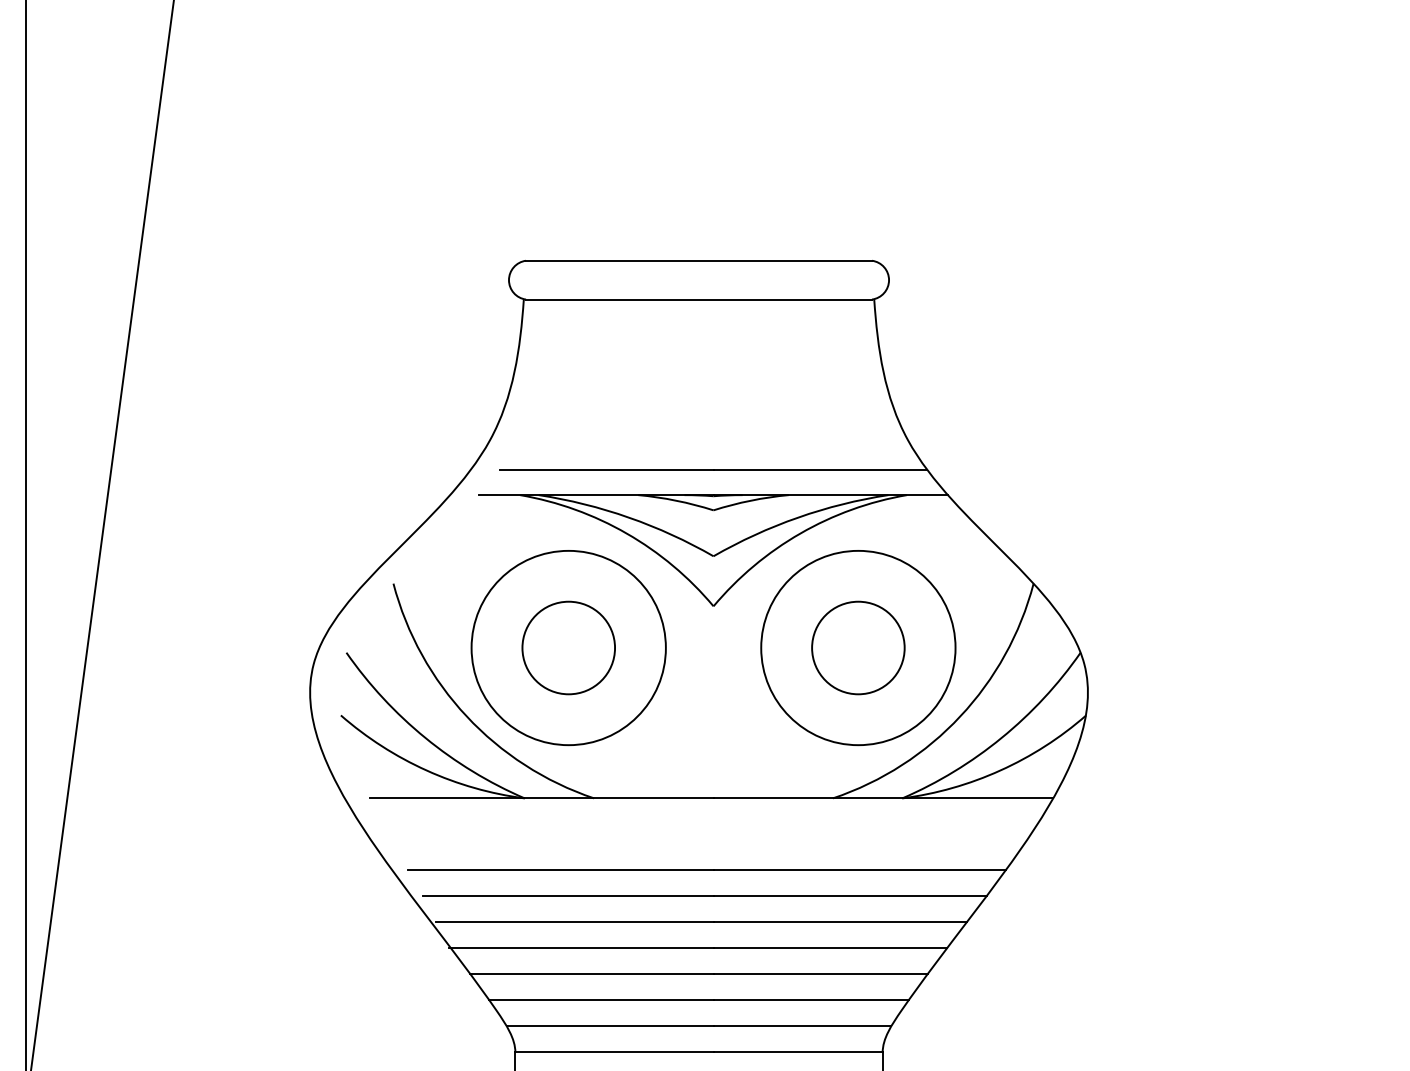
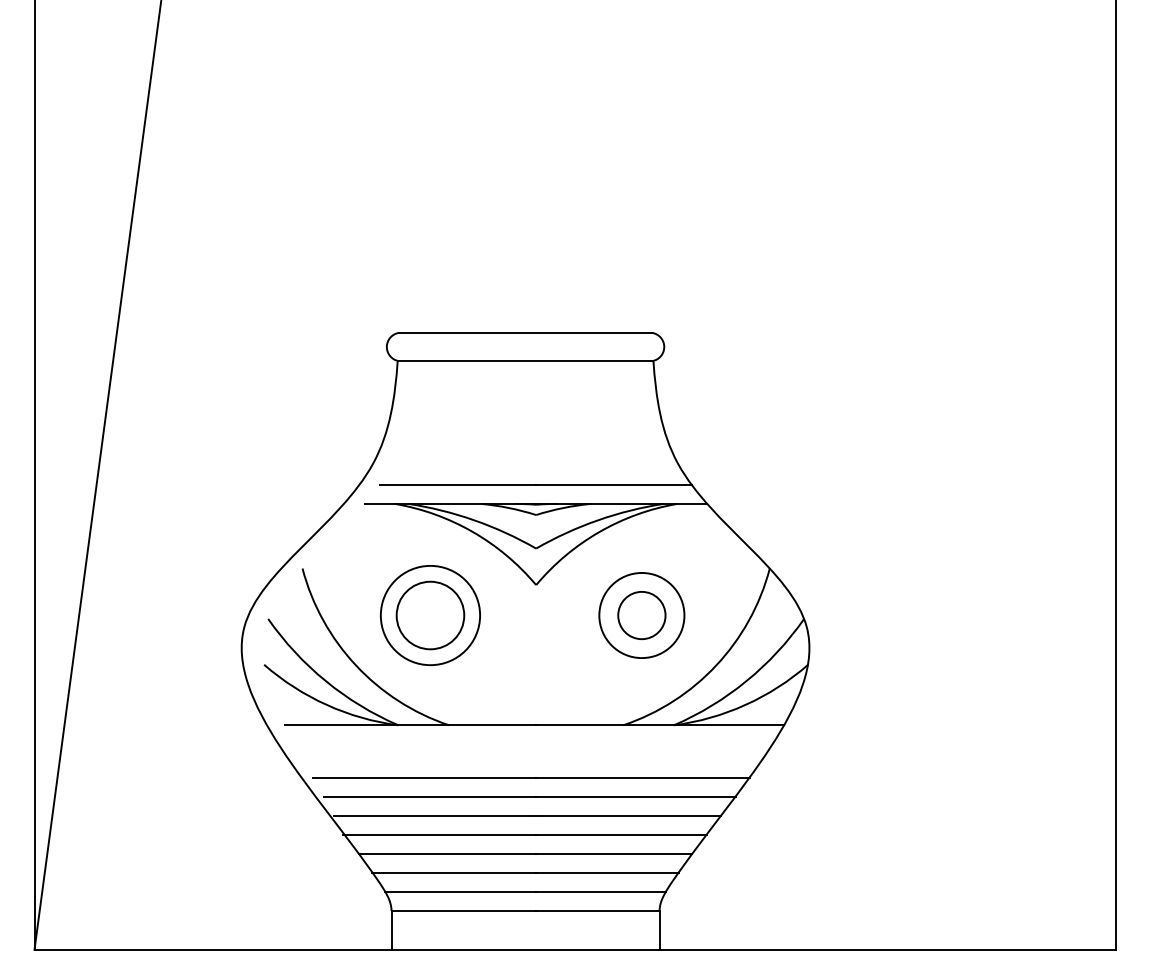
circle: (568, 647) -> (430, 615), size x0.7
circle: (857, 647) -> (641, 615), size x0.6
circle: (857, 647) -> (641, 615), size x0.7

